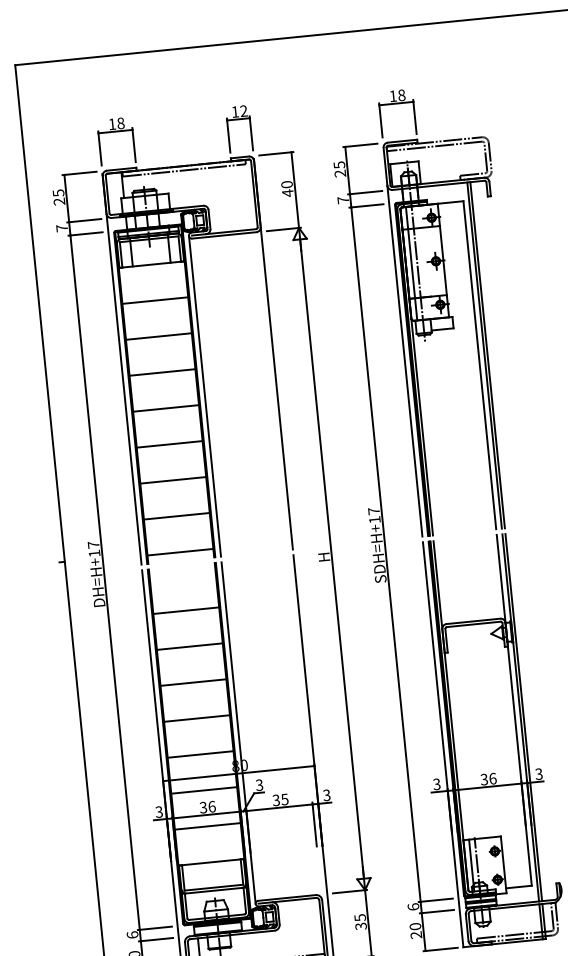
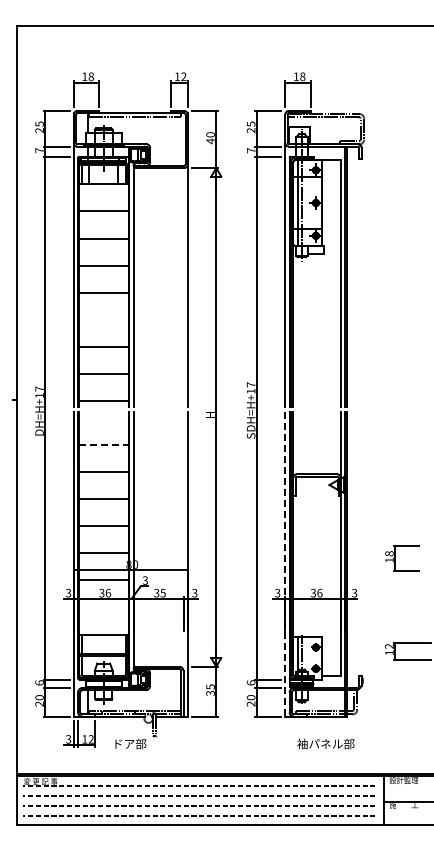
line: (169, 444) -> (103, 319), removed
line: (186, 611) -> (103, 445), solid -> dashed
line: (443, 745) -> (285, 564), solid -> dashed
line: (207, 826) -> (103, 607), removed

